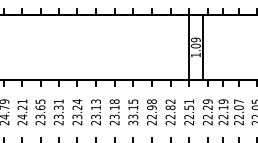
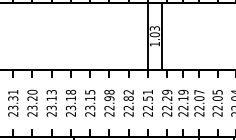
text: (195, 39) -> (154, 28), 1.09 -> 1.03
text: (77, 101) -> (32, 92), 23.24 -> 23.20
text: (133, 122) -> (90, 113), 33.15 -> 23.15

